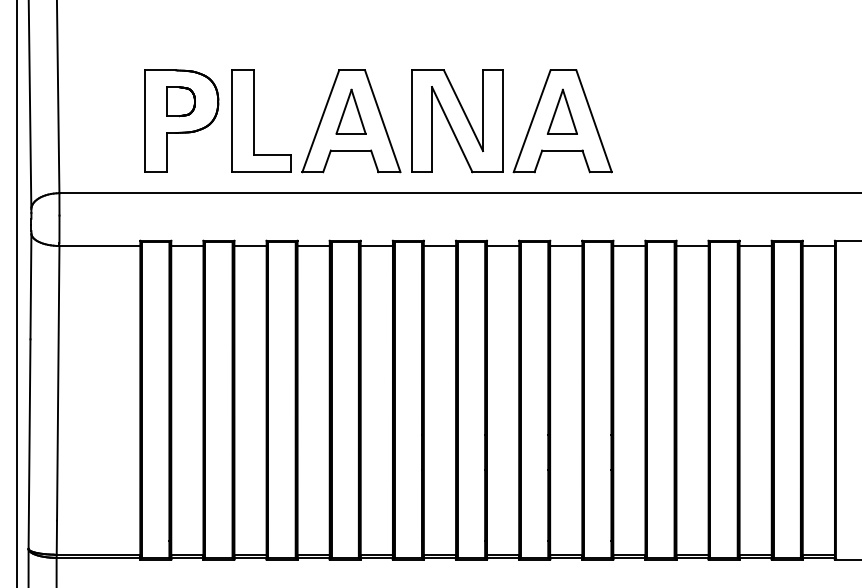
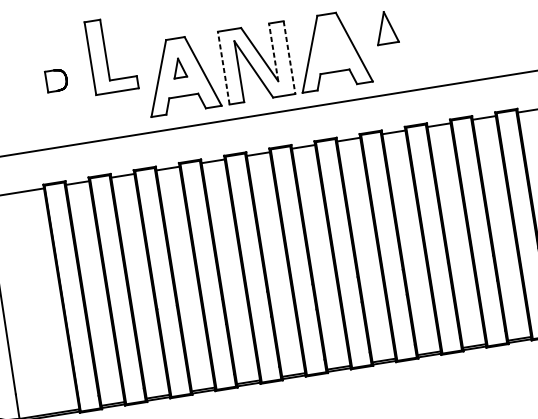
line: (483, 110) -> (273, 52), solid -> dashed
part: (350, 111) -> (178, 68), size x0.6
part: (561, 111) -> (385, 27), moved
part: (181, 120) -> (59, 93), removed
part: (254, 120) -> (106, 55), moved
line: (411, 121) -> (223, 68), solid -> dashed
line: (503, 121) -> (289, 57), solid -> dashed

